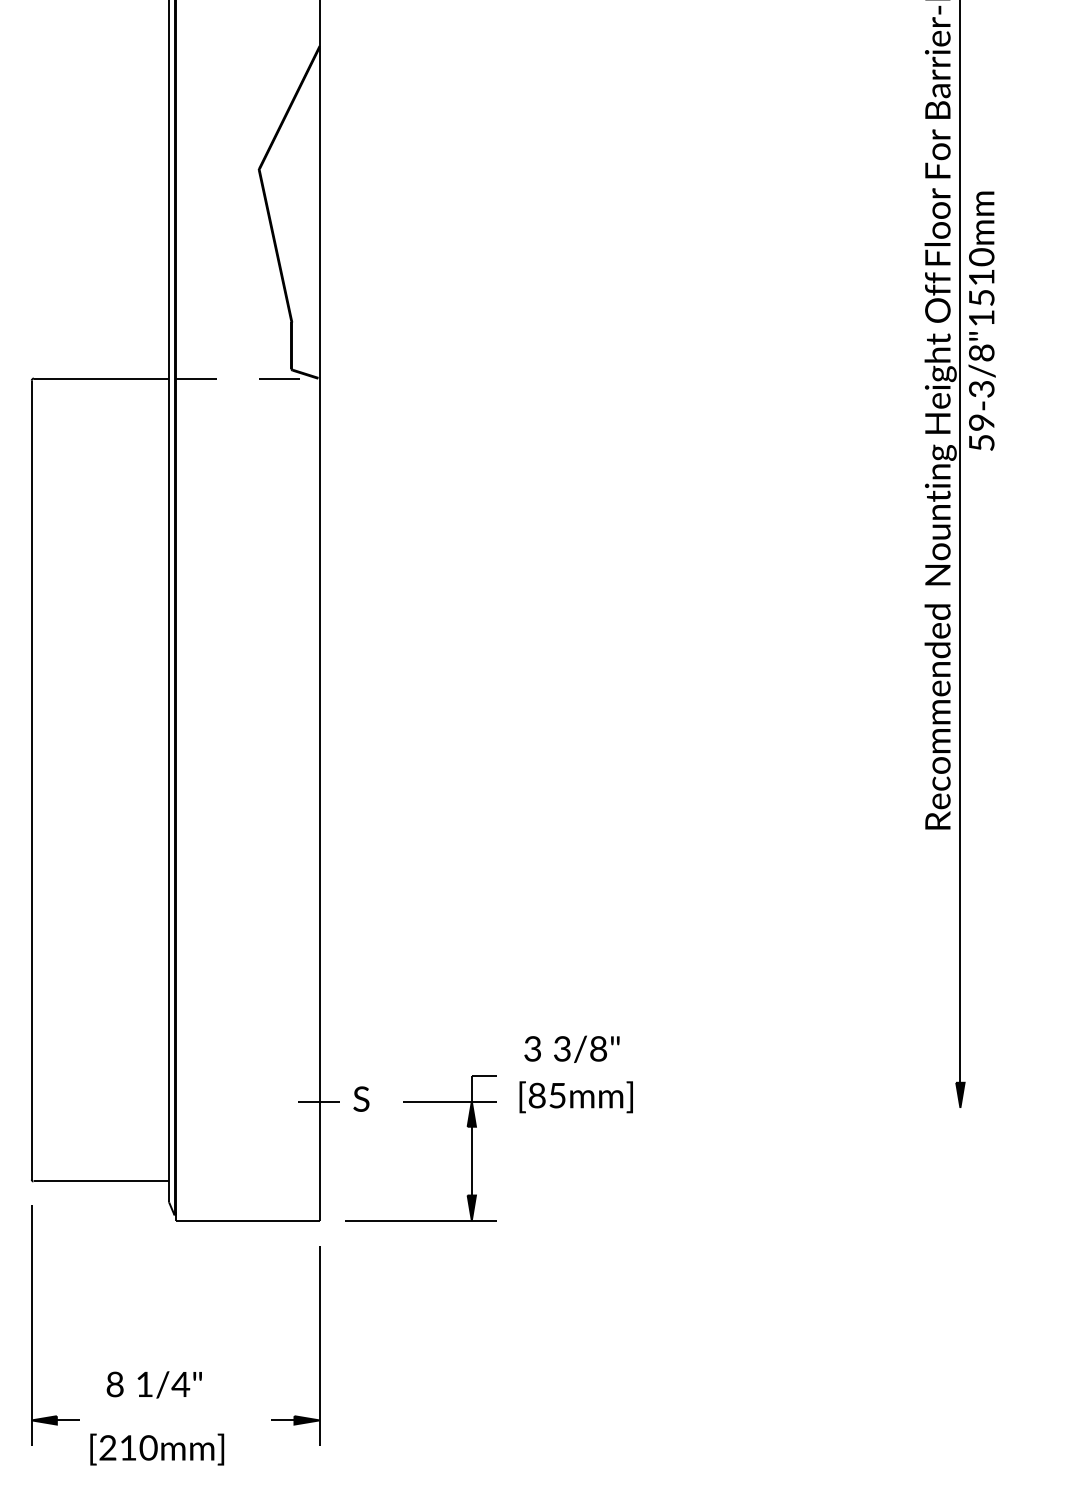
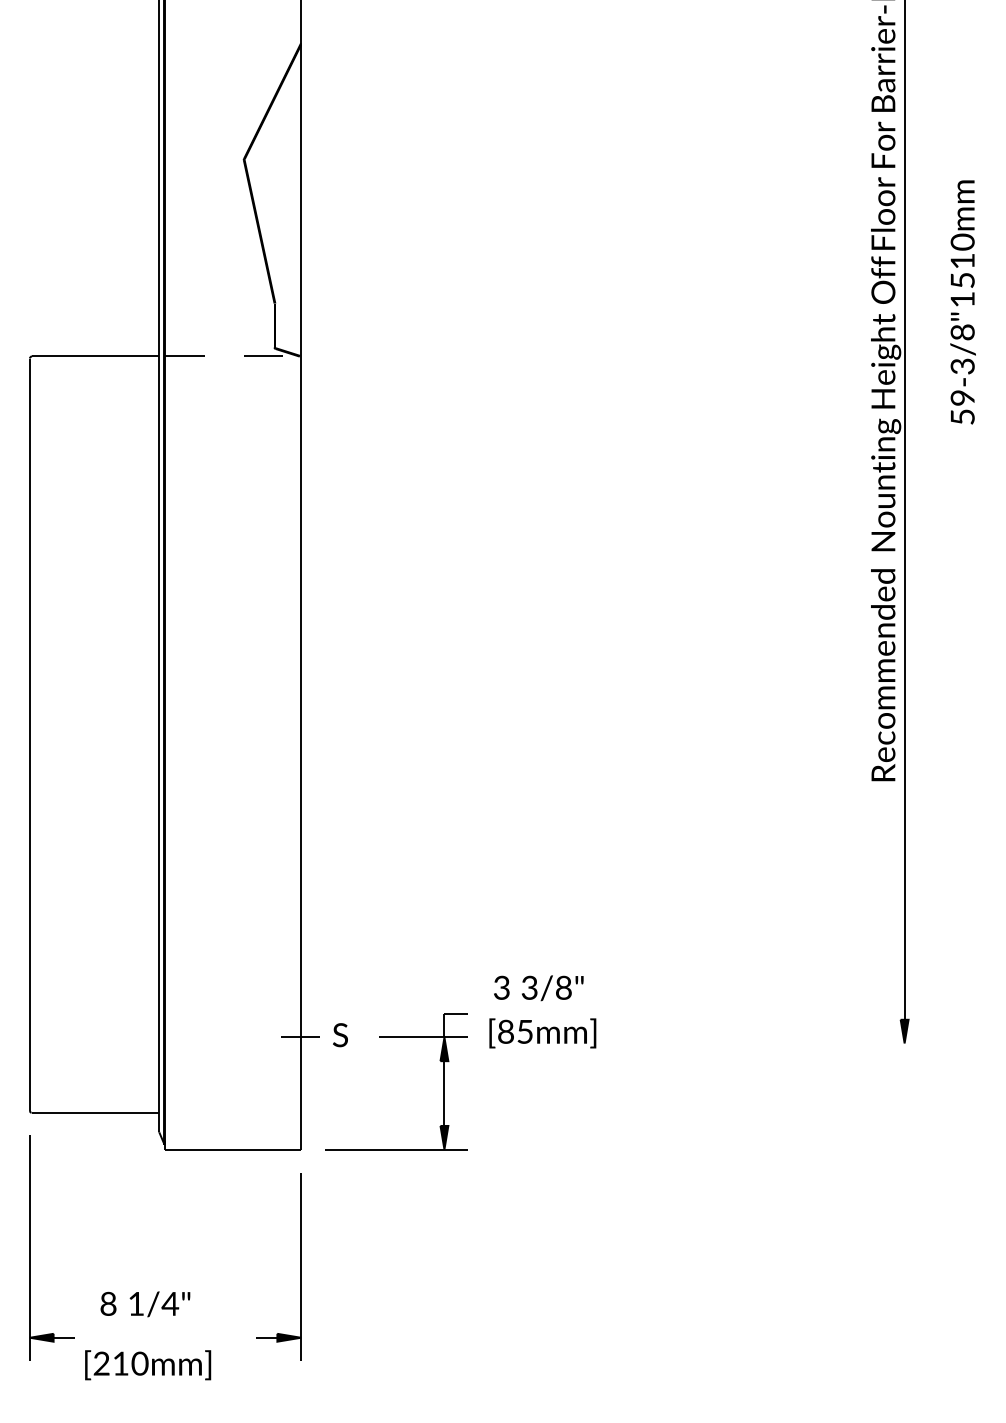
text: (981, 321) -> (962, 302), moved

